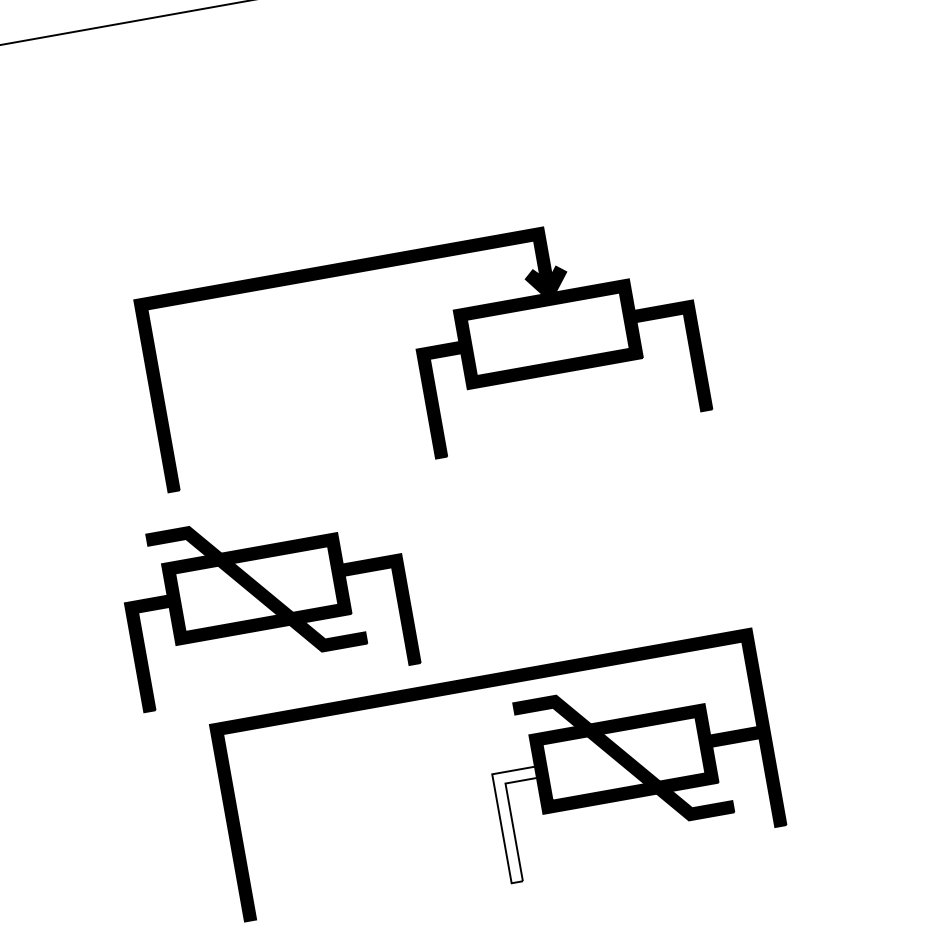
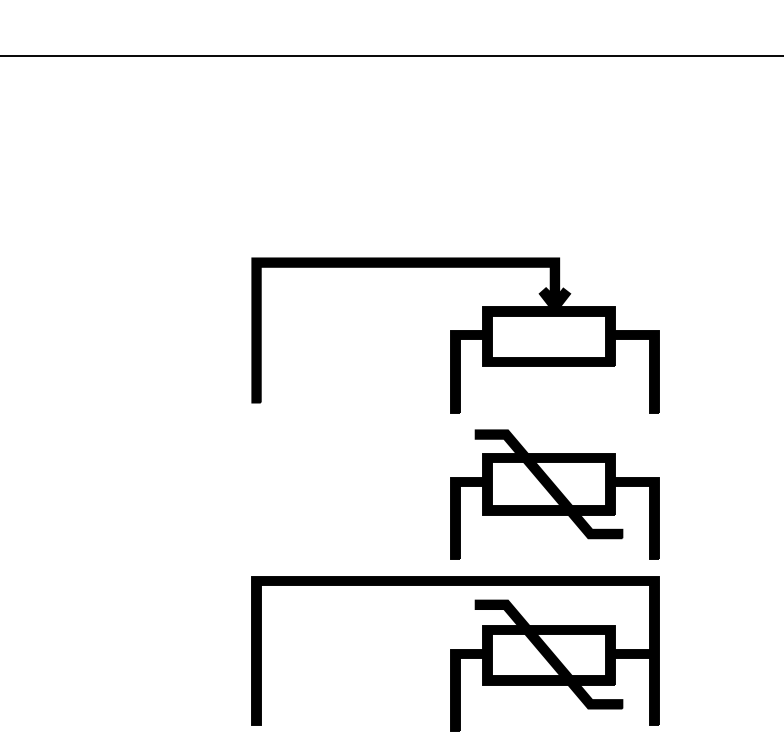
part: (266, 601) -> (554, 494), moved
fill: (527, 824) -> (470, 690), added

